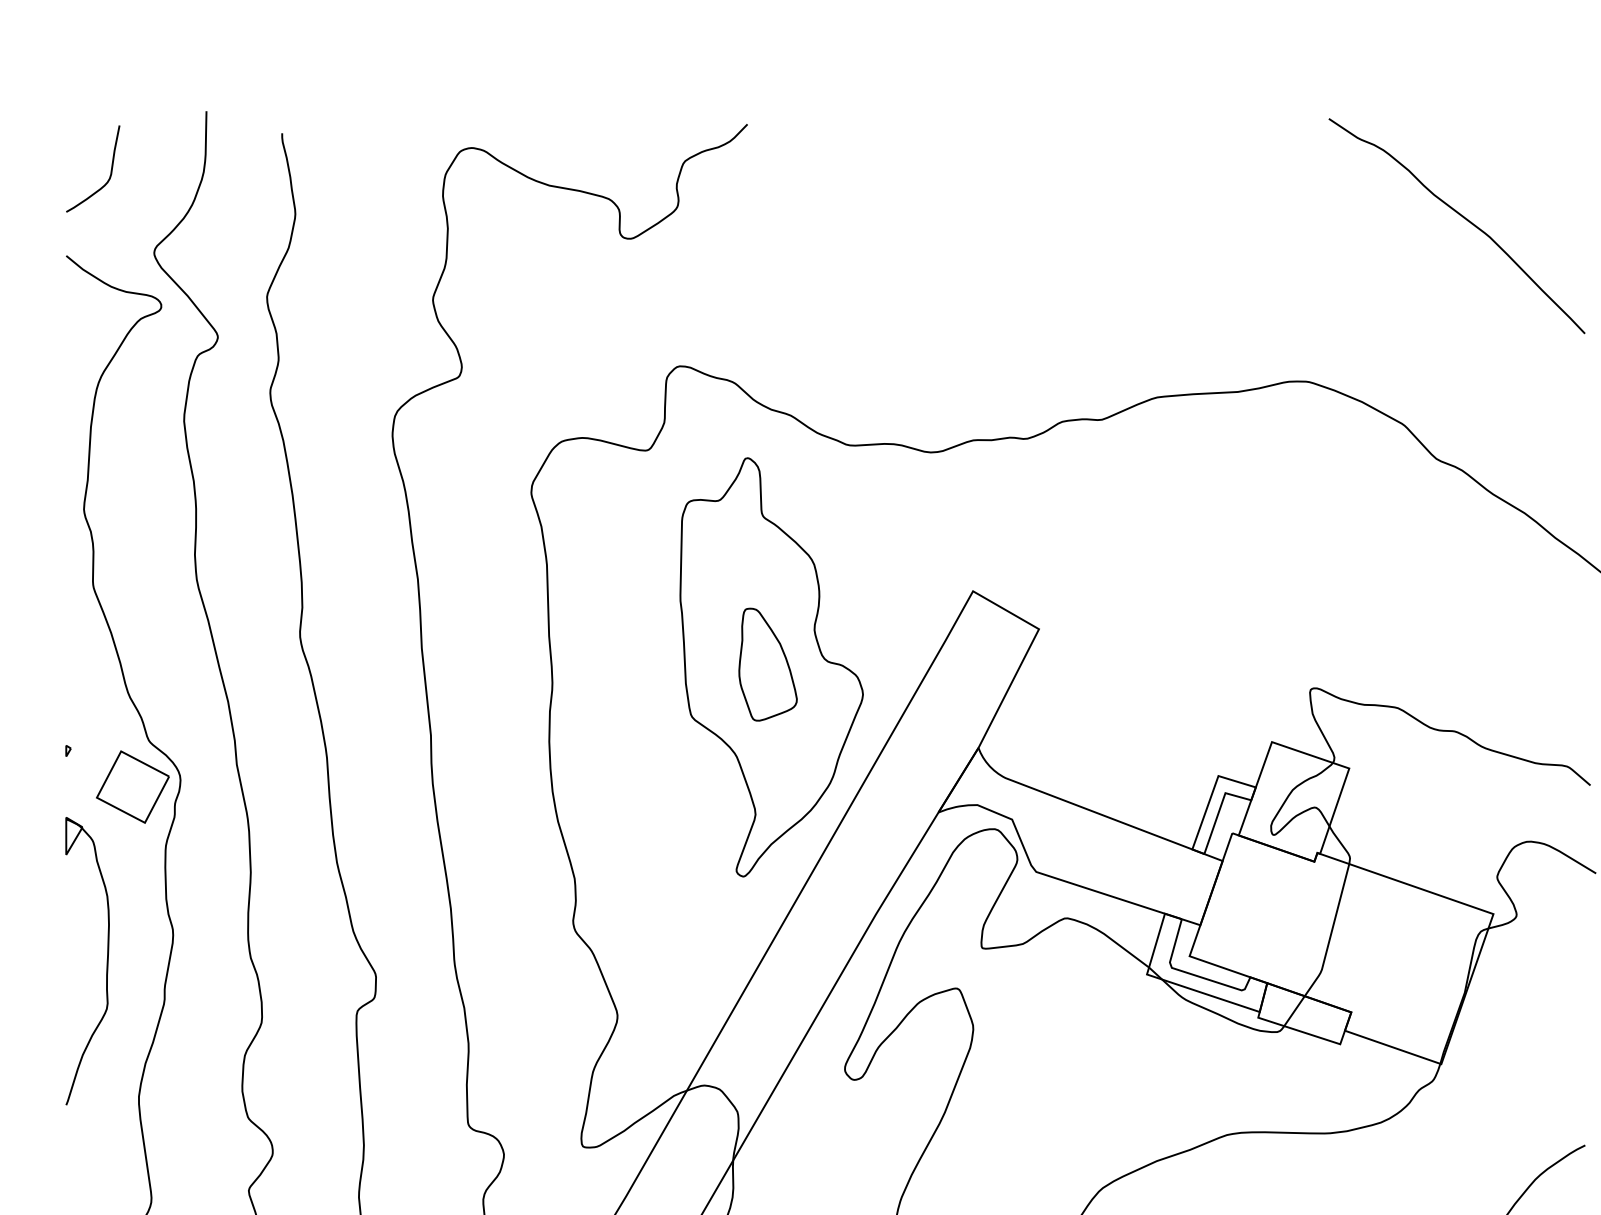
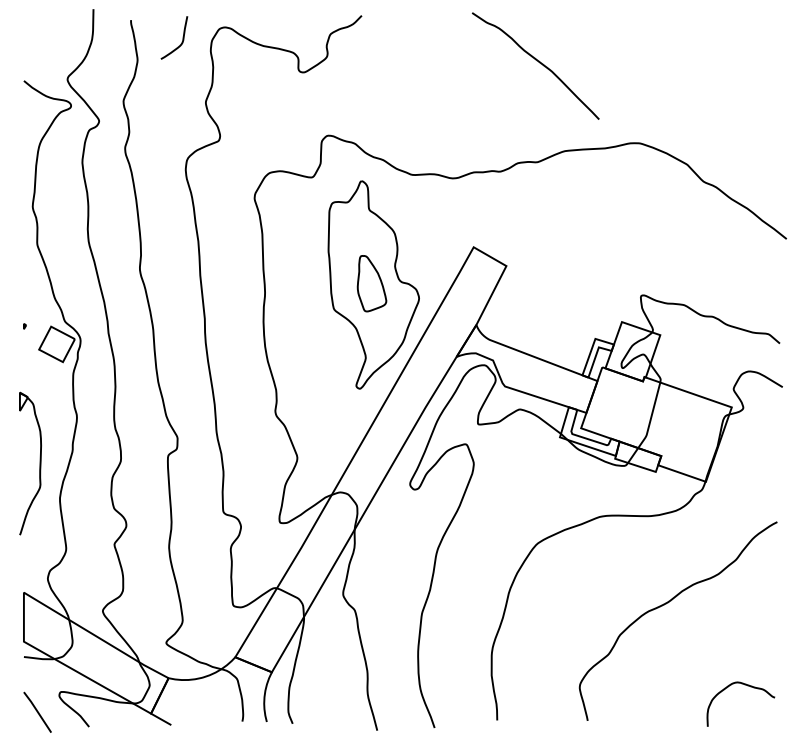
curve: (109, 168) -> (182, 37), moved
curve: (1462, 218) -> (538, 62), moved
part: (105, 960) -> (39, 463), moved

